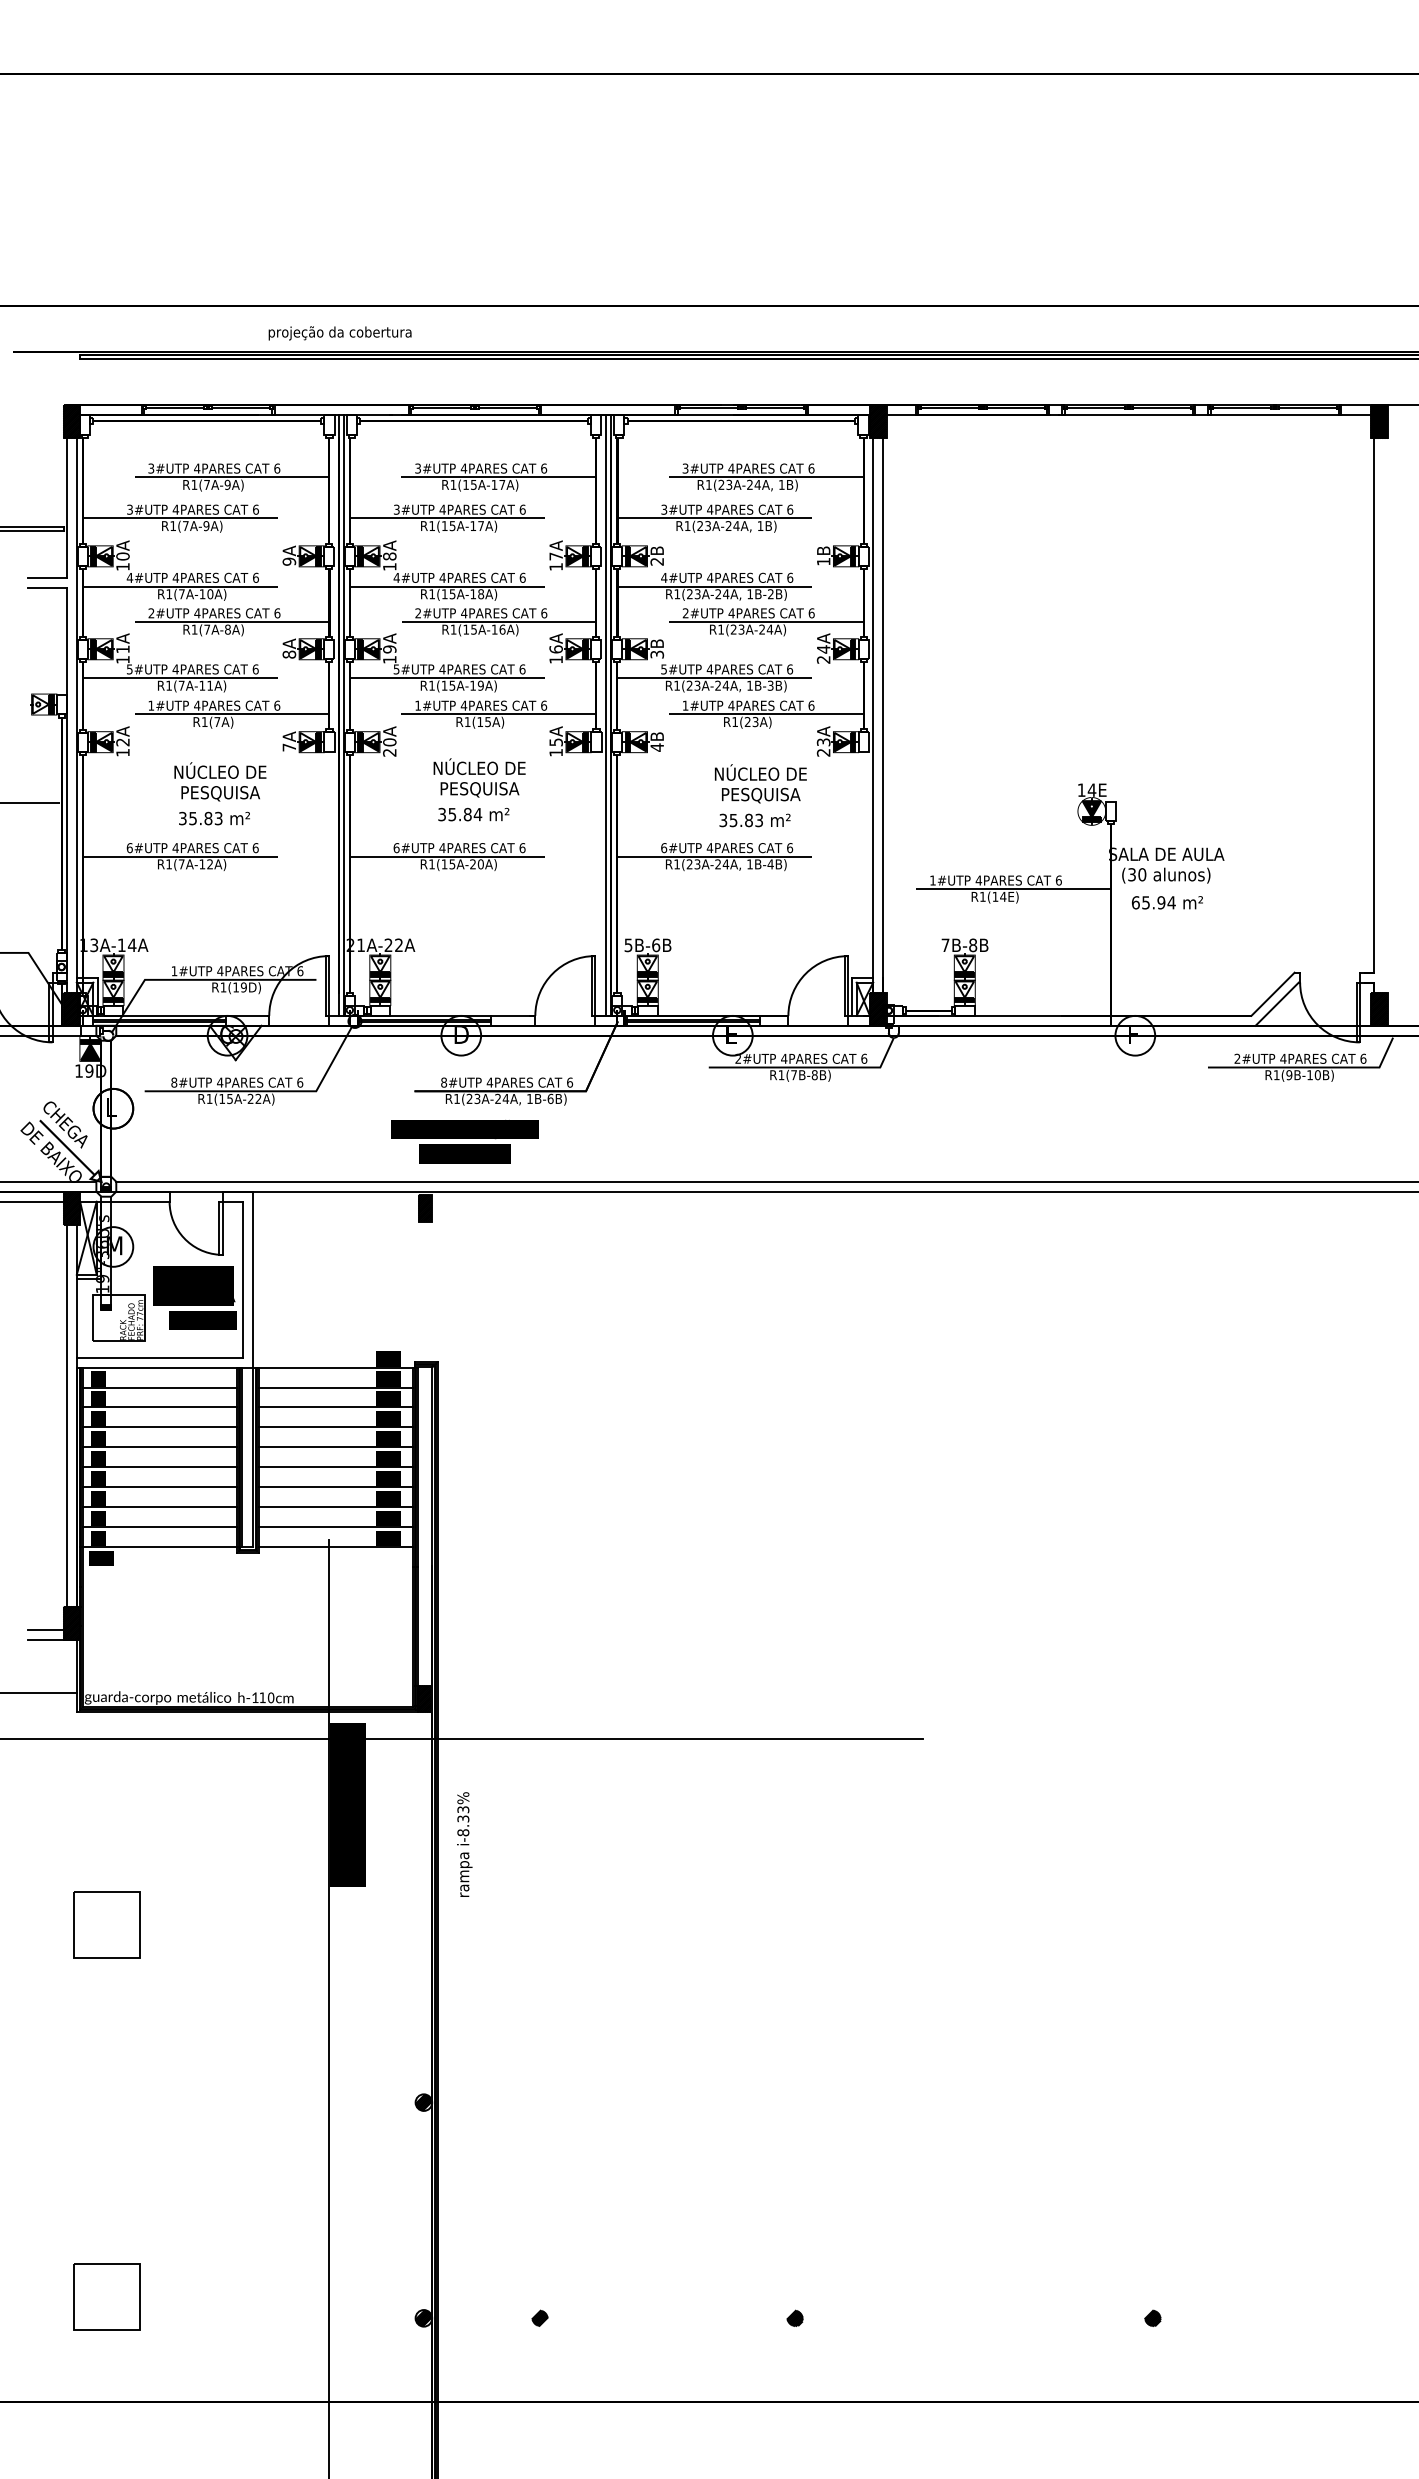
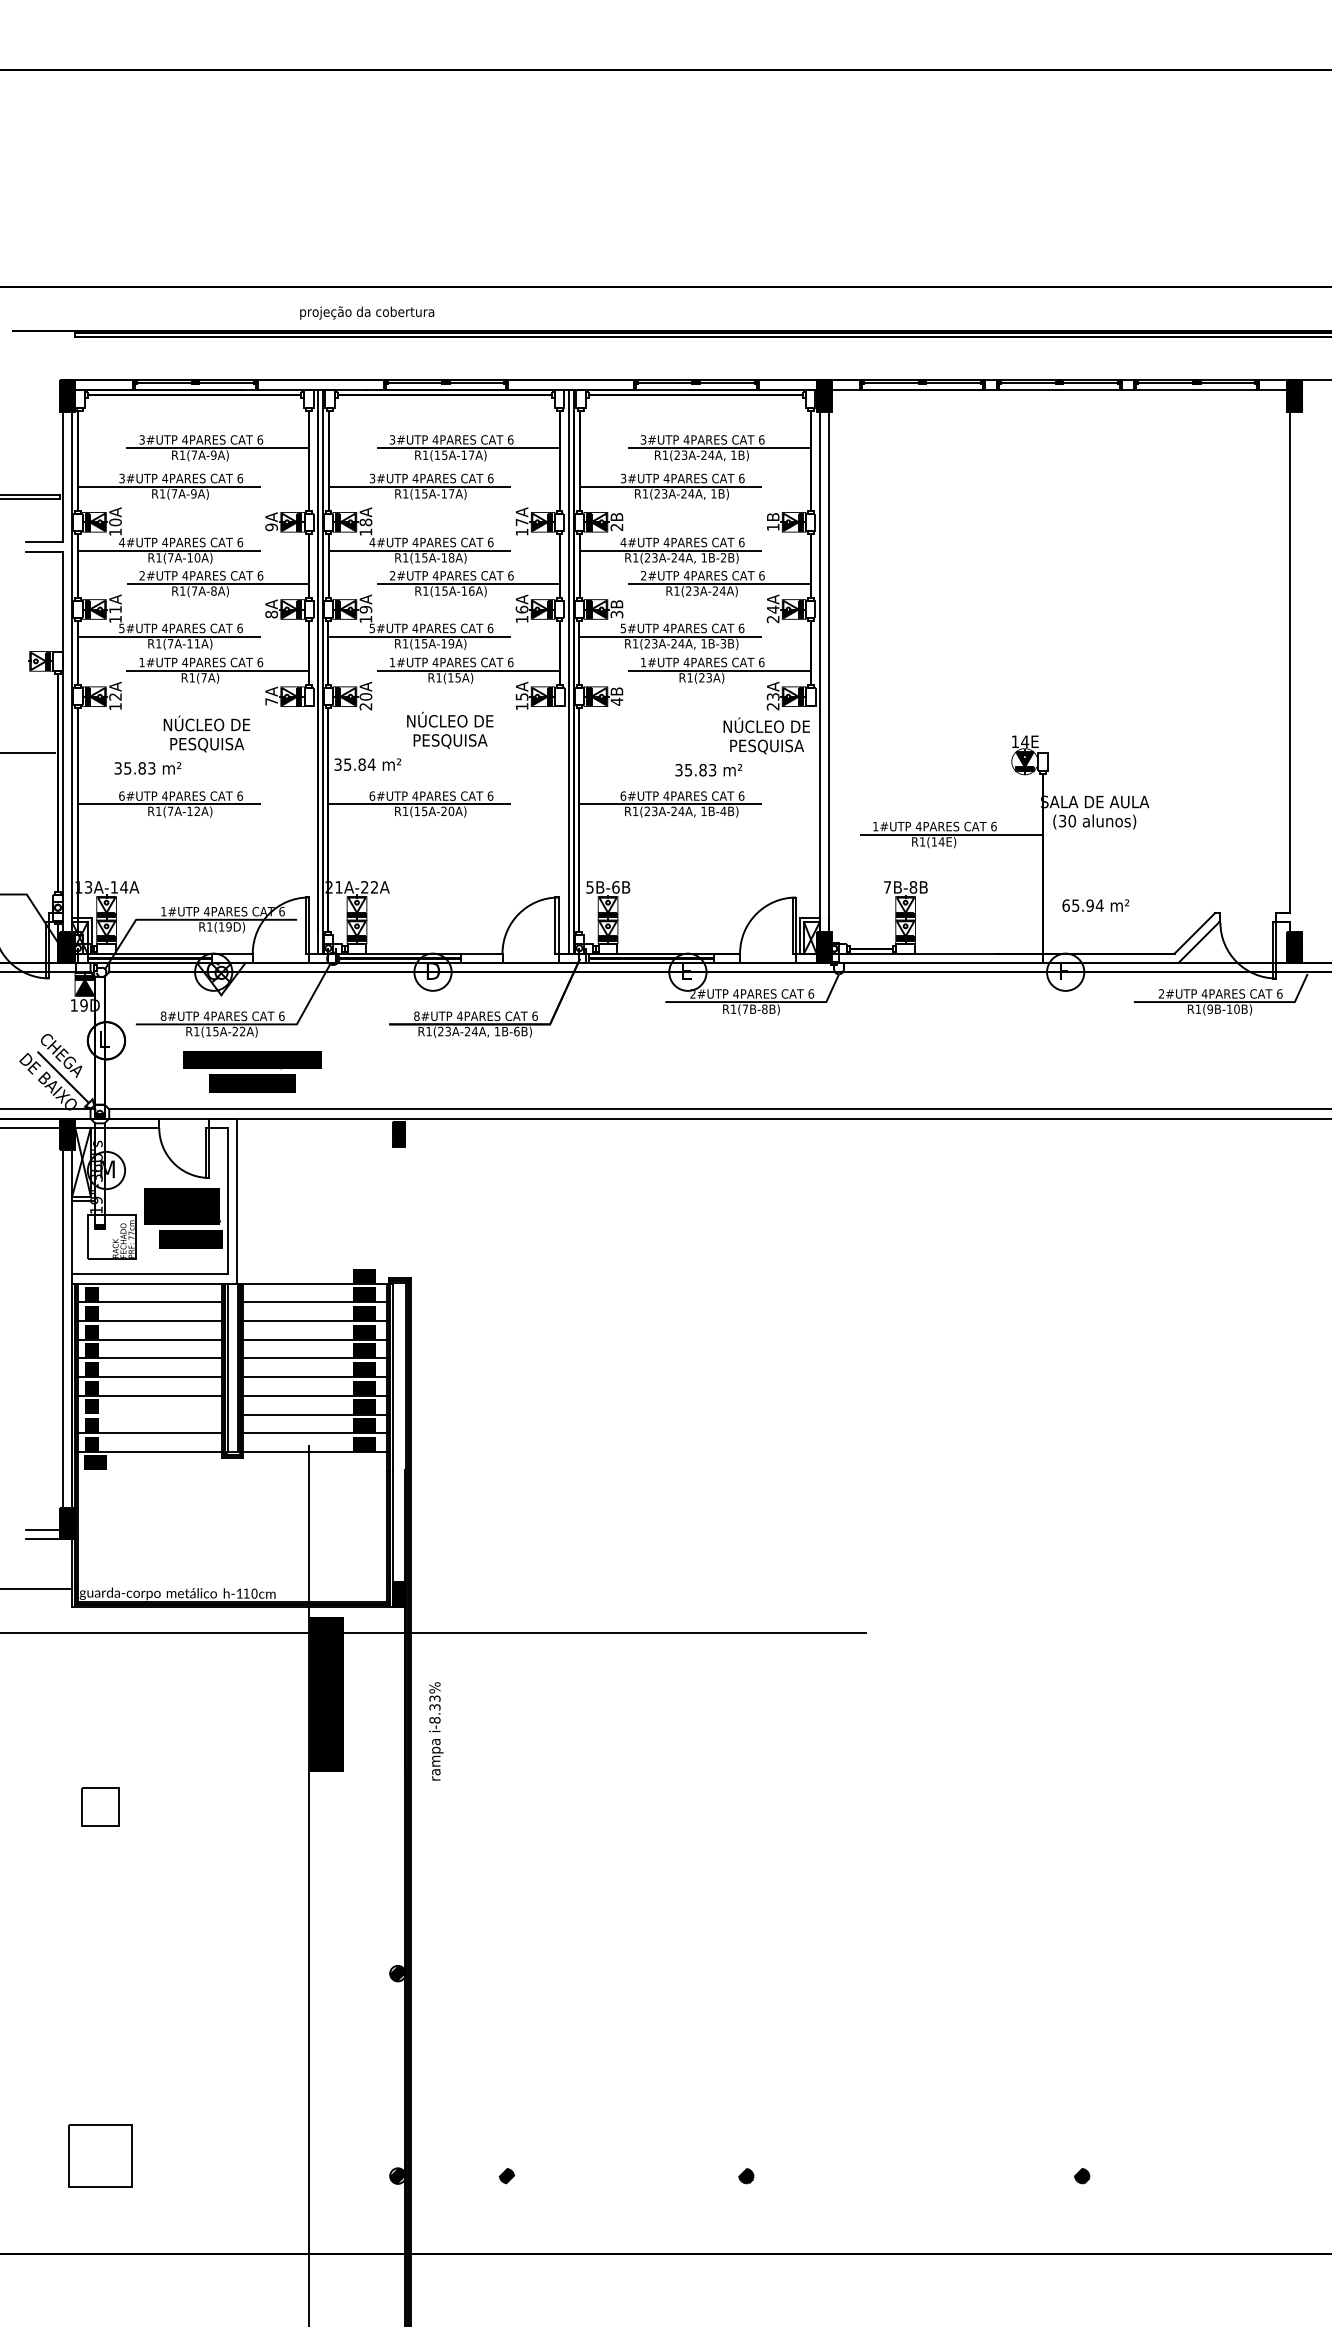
text: (339, 333) -> (366, 313), moved
text: (760, 783) -> (766, 735), moved
text: (473, 814) -> (367, 764), moved
text: (214, 818) -> (147, 768), moved
text: (1167, 902) -> (1095, 905), moved
text: (464, 1141) -> (252, 1071), moved
line: (159, 1506) -> (149, 1414), removed
part: (106, 1924) -> (100, 1806), size x0.6

